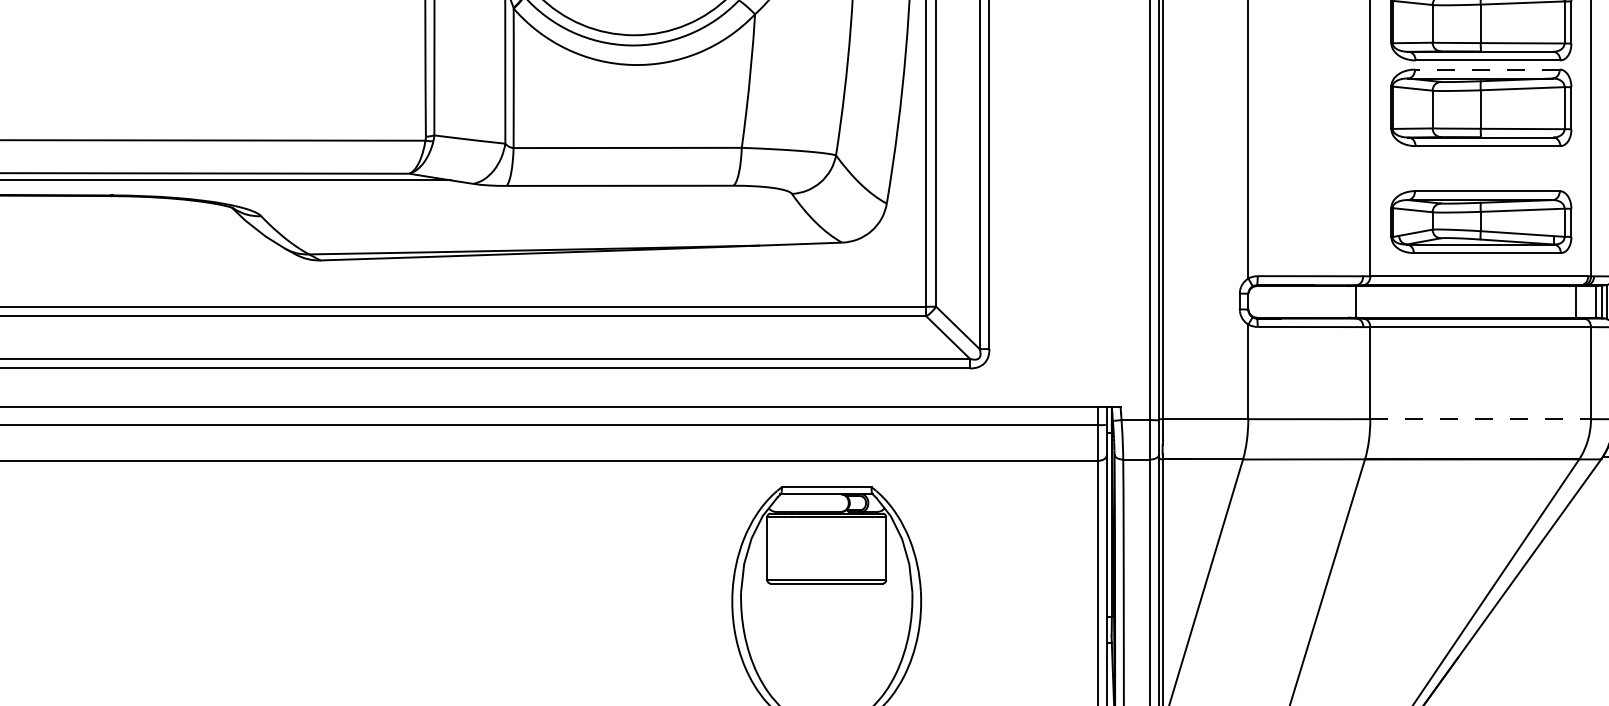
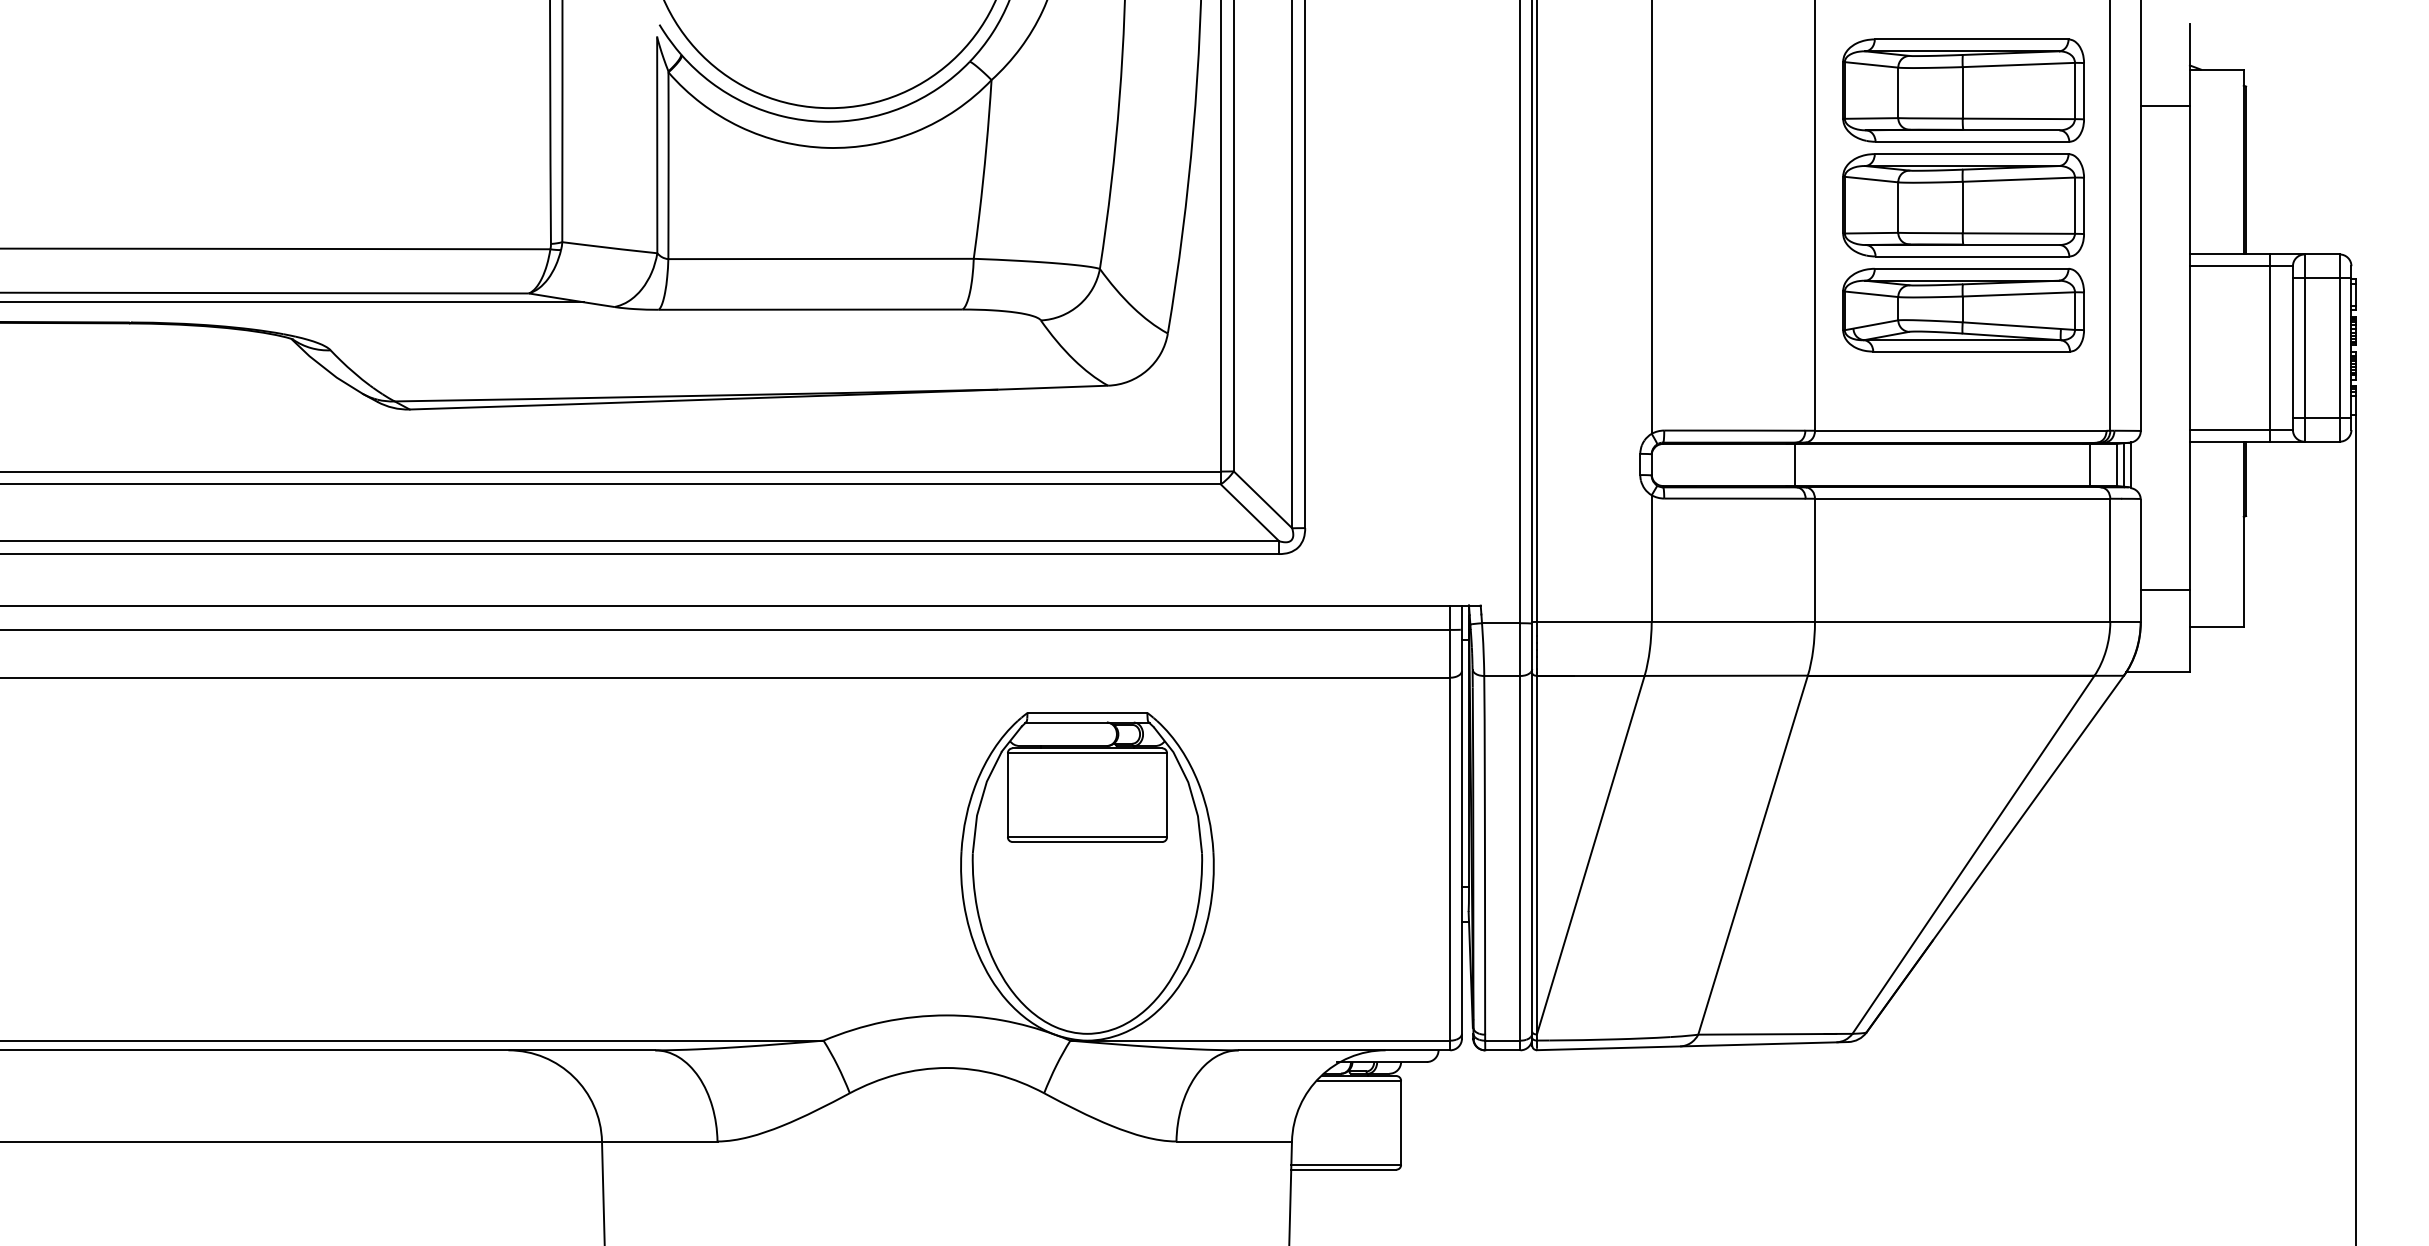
line: (1487, 69) -> (1971, 154), dashed -> solid
part: (1481, 221) -> (1963, 309), moved
line: (1480, 418) -> (1962, 621), dashed -> solid

